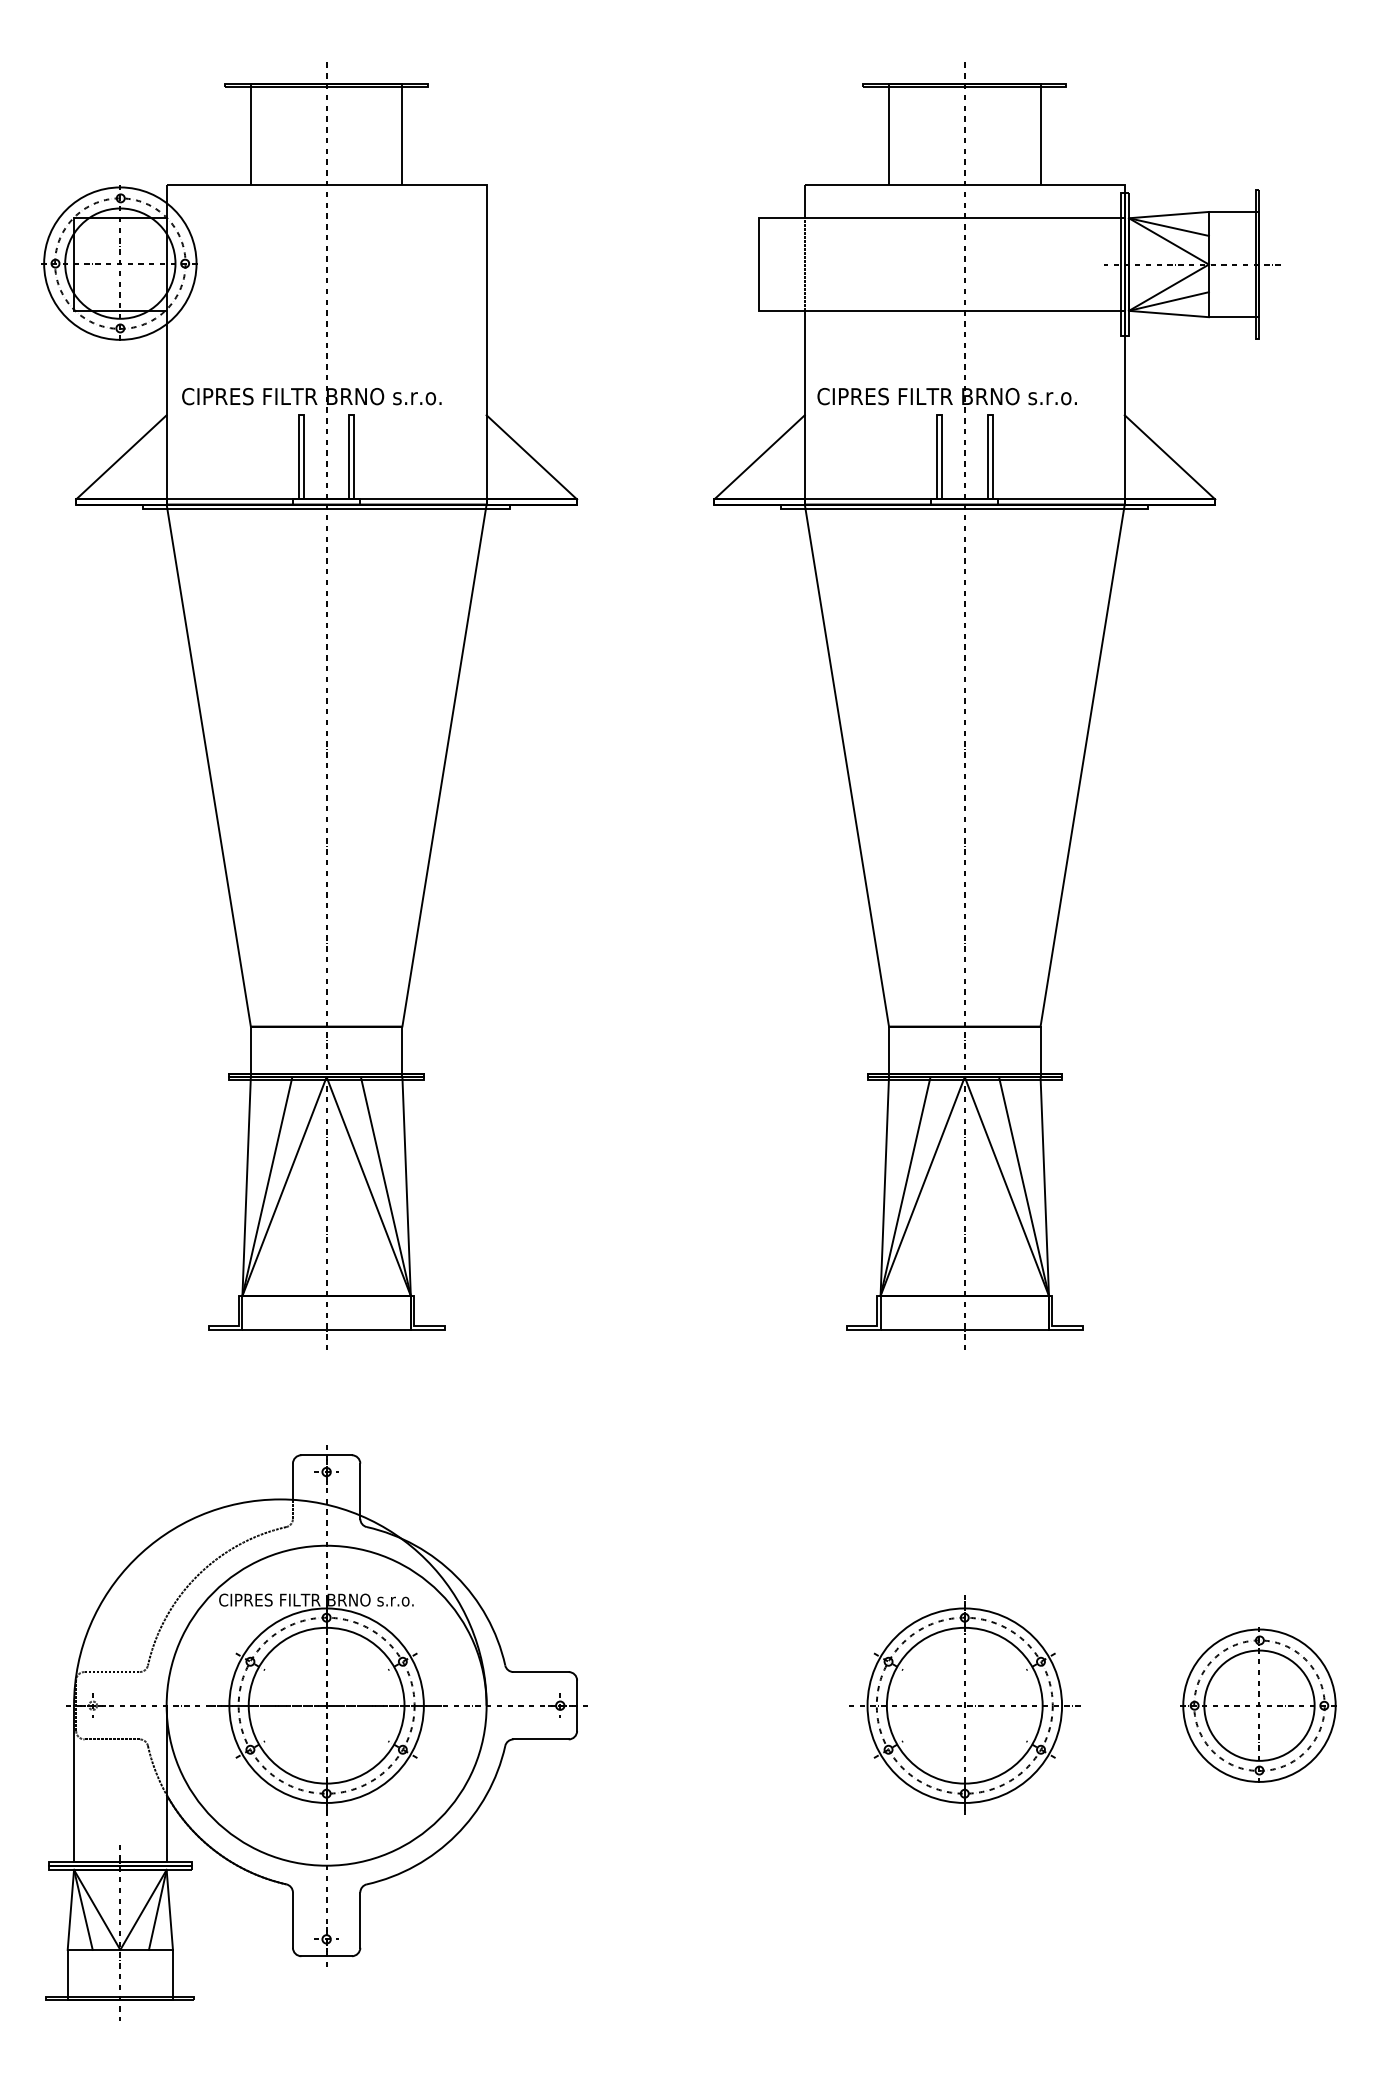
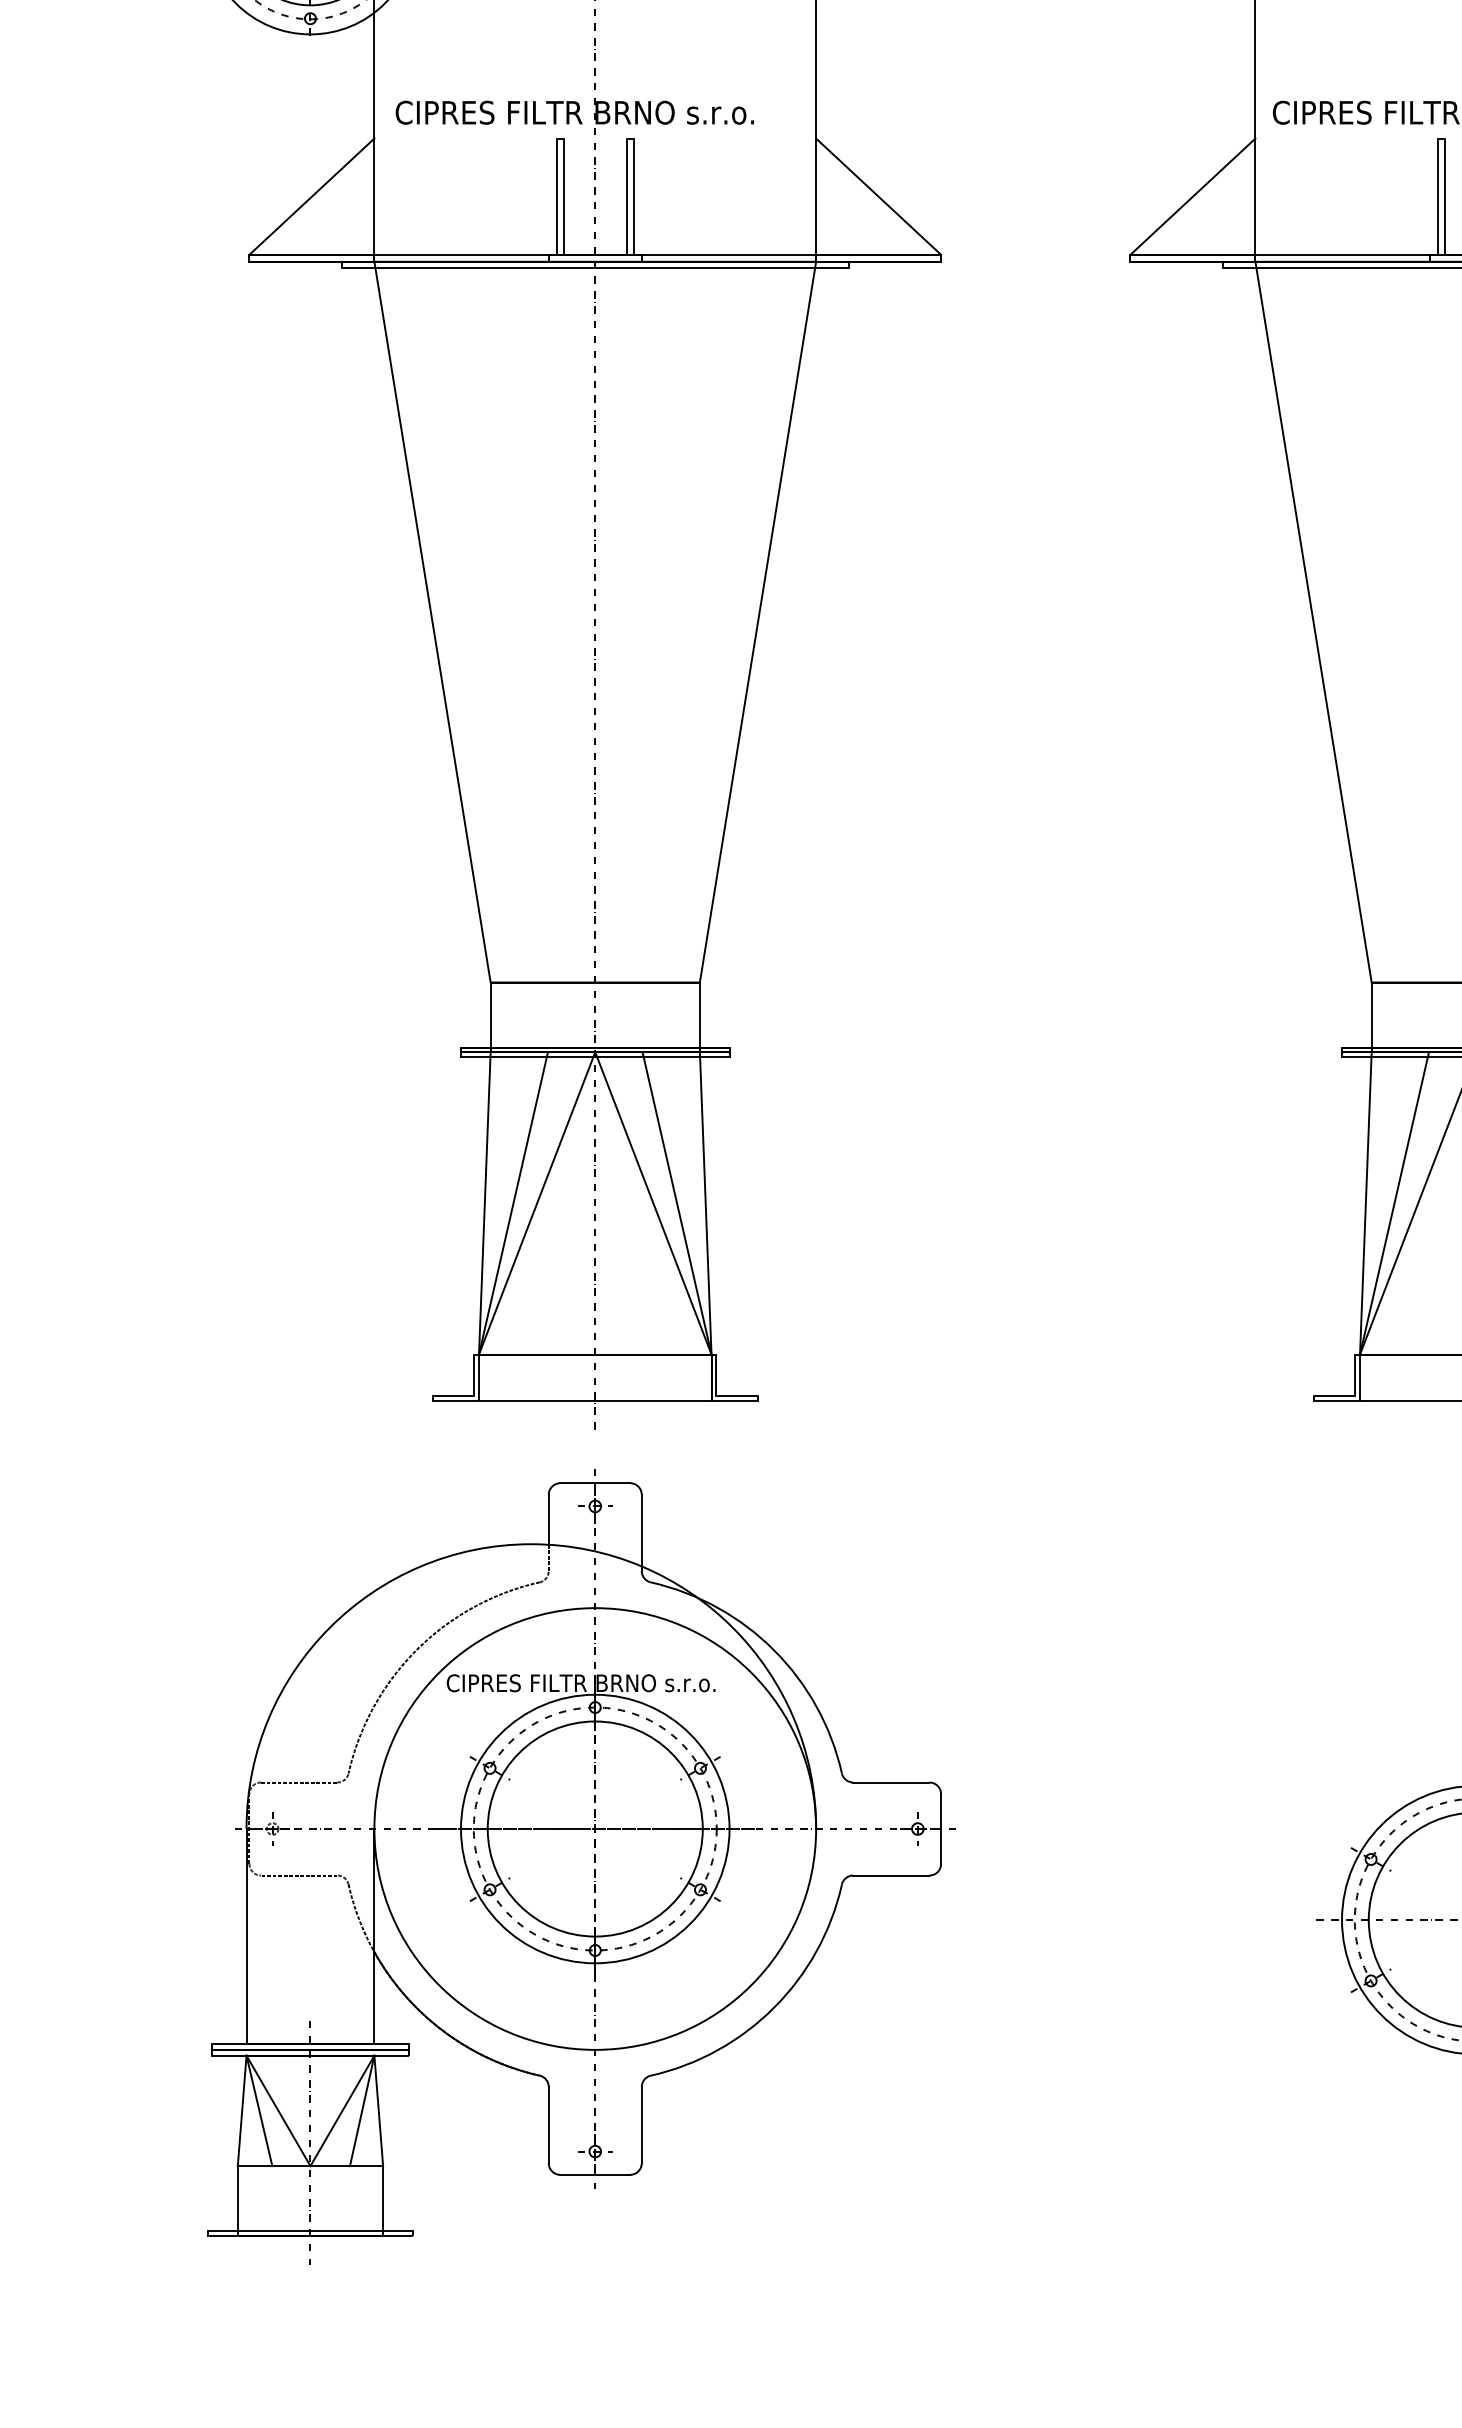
part: (316, 1732) -> (581, 1865), moved

